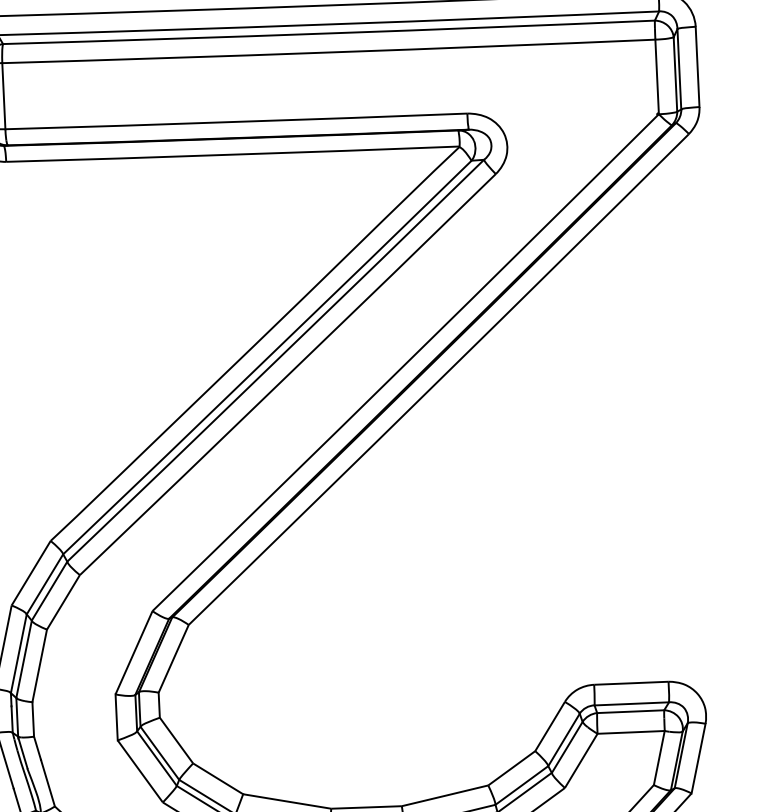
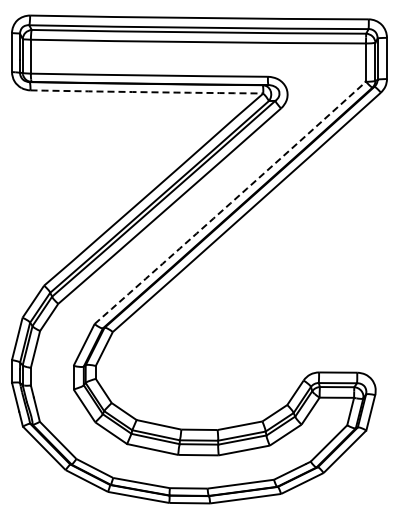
arc: (232, 155) -> (146, 92), solid -> dashed
arc: (406, 363) -> (230, 203), solid -> dashed

